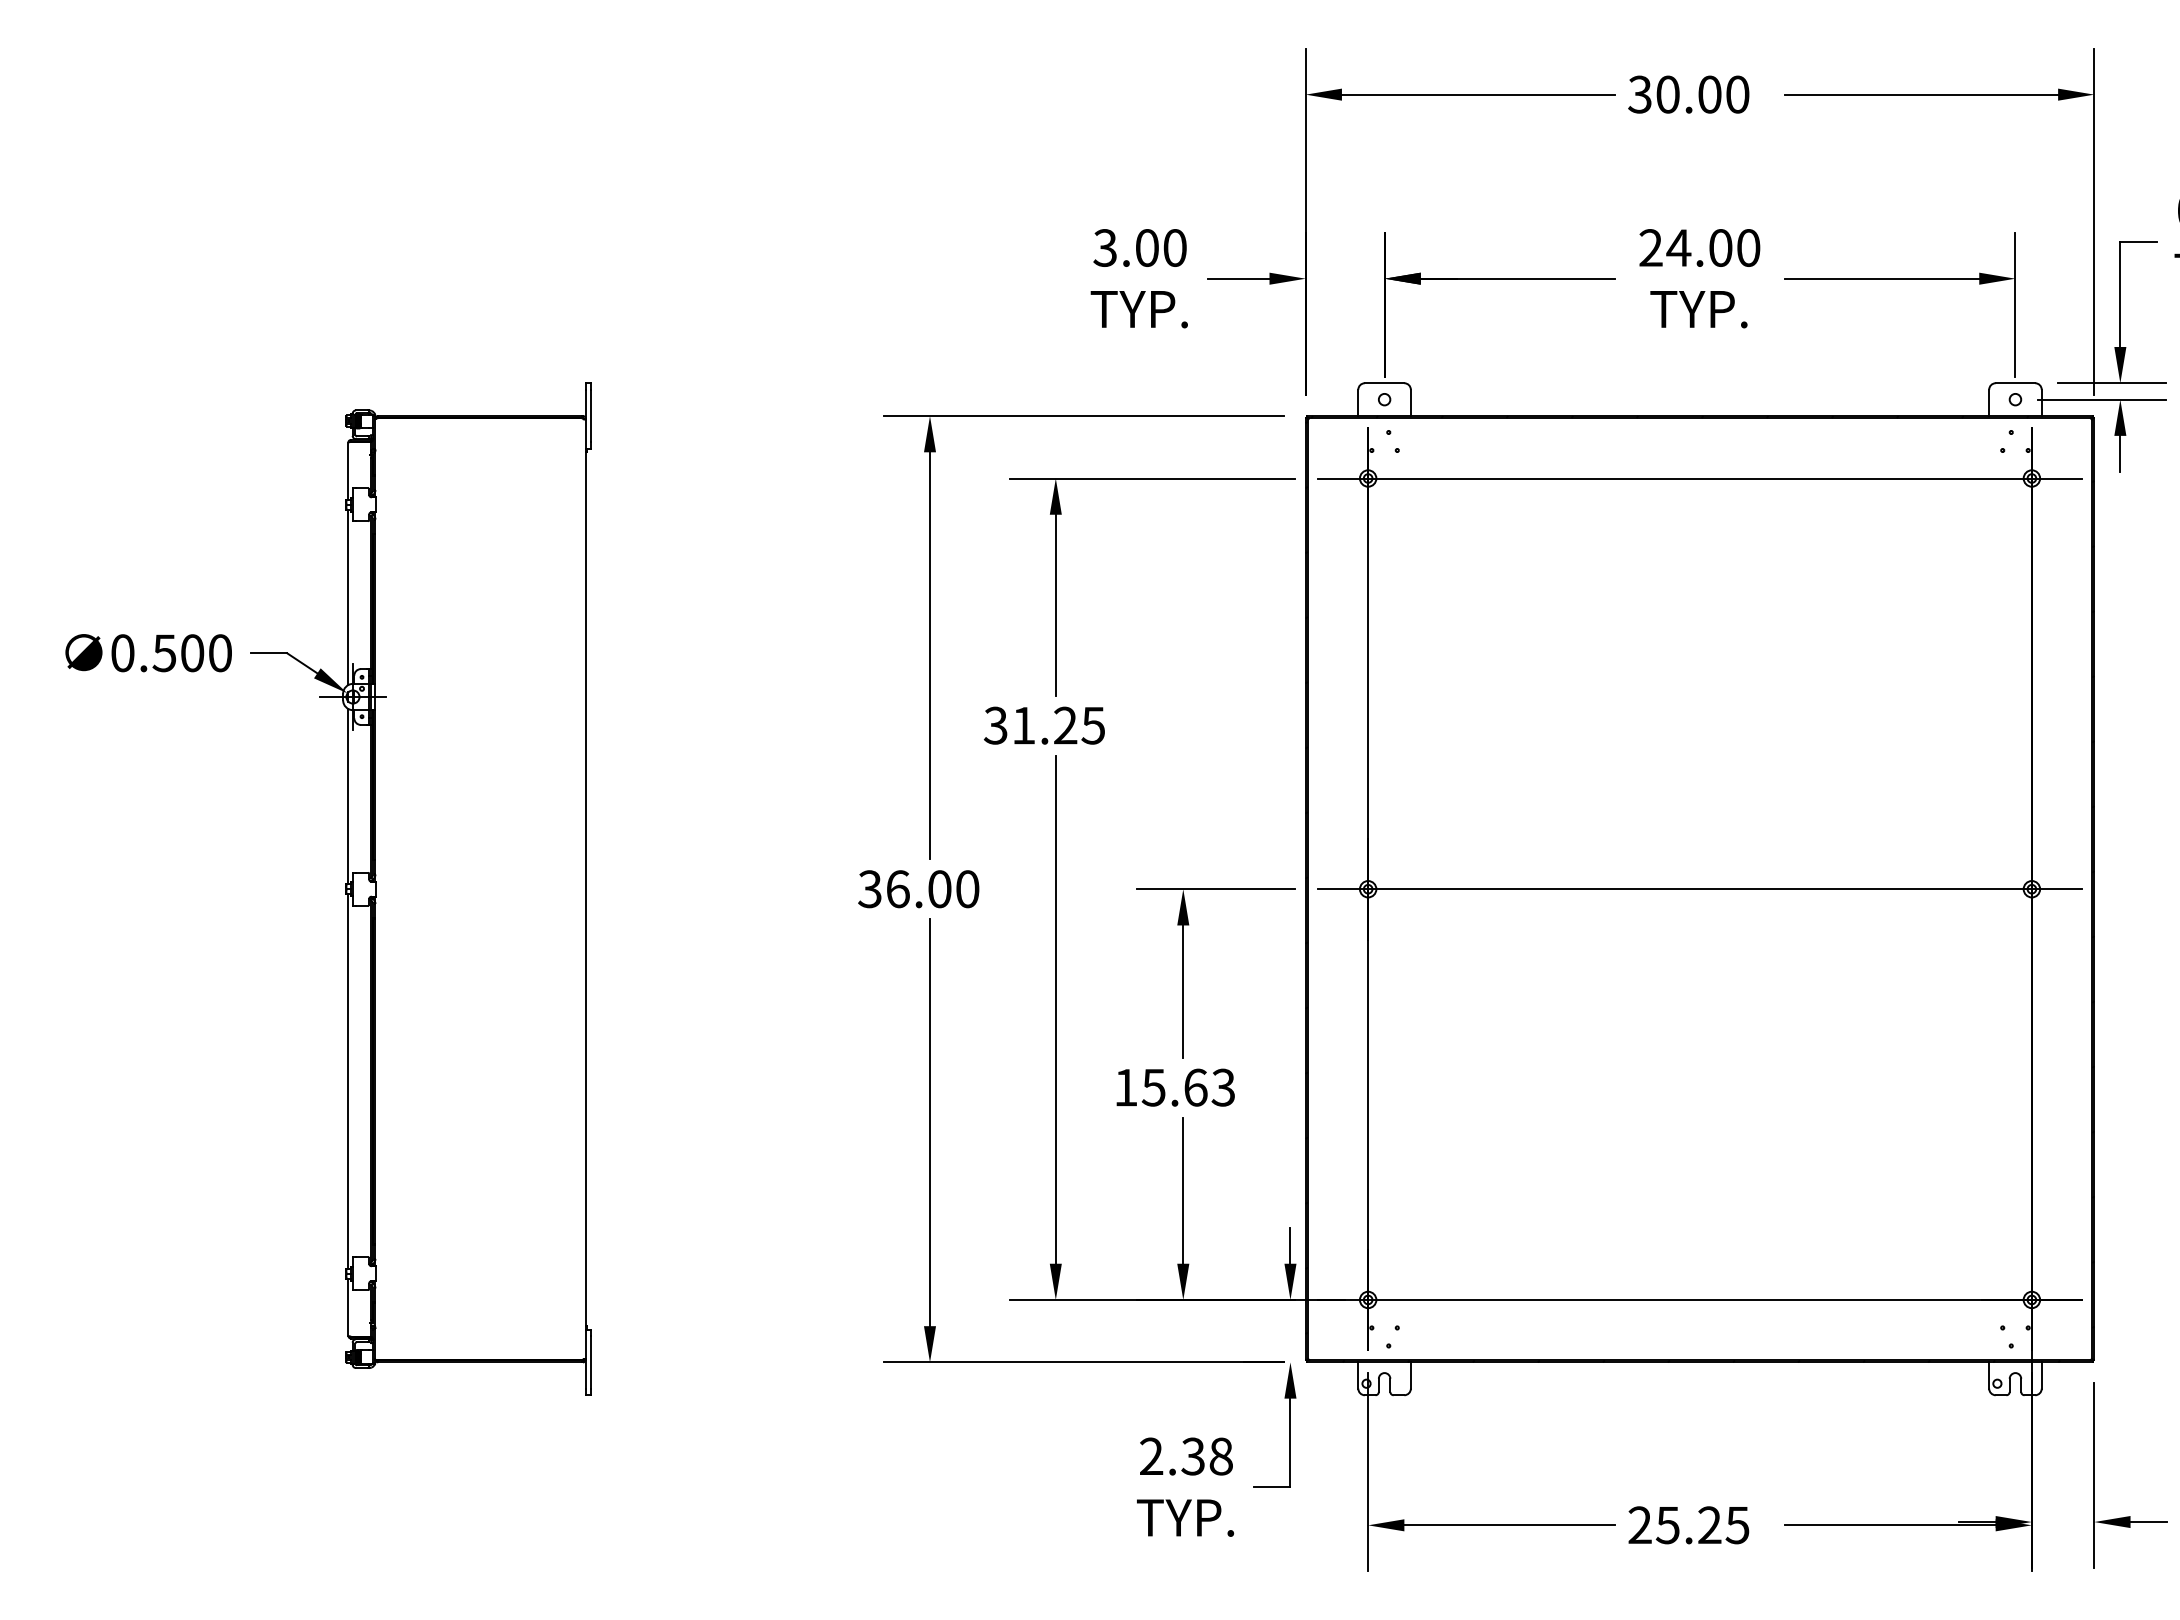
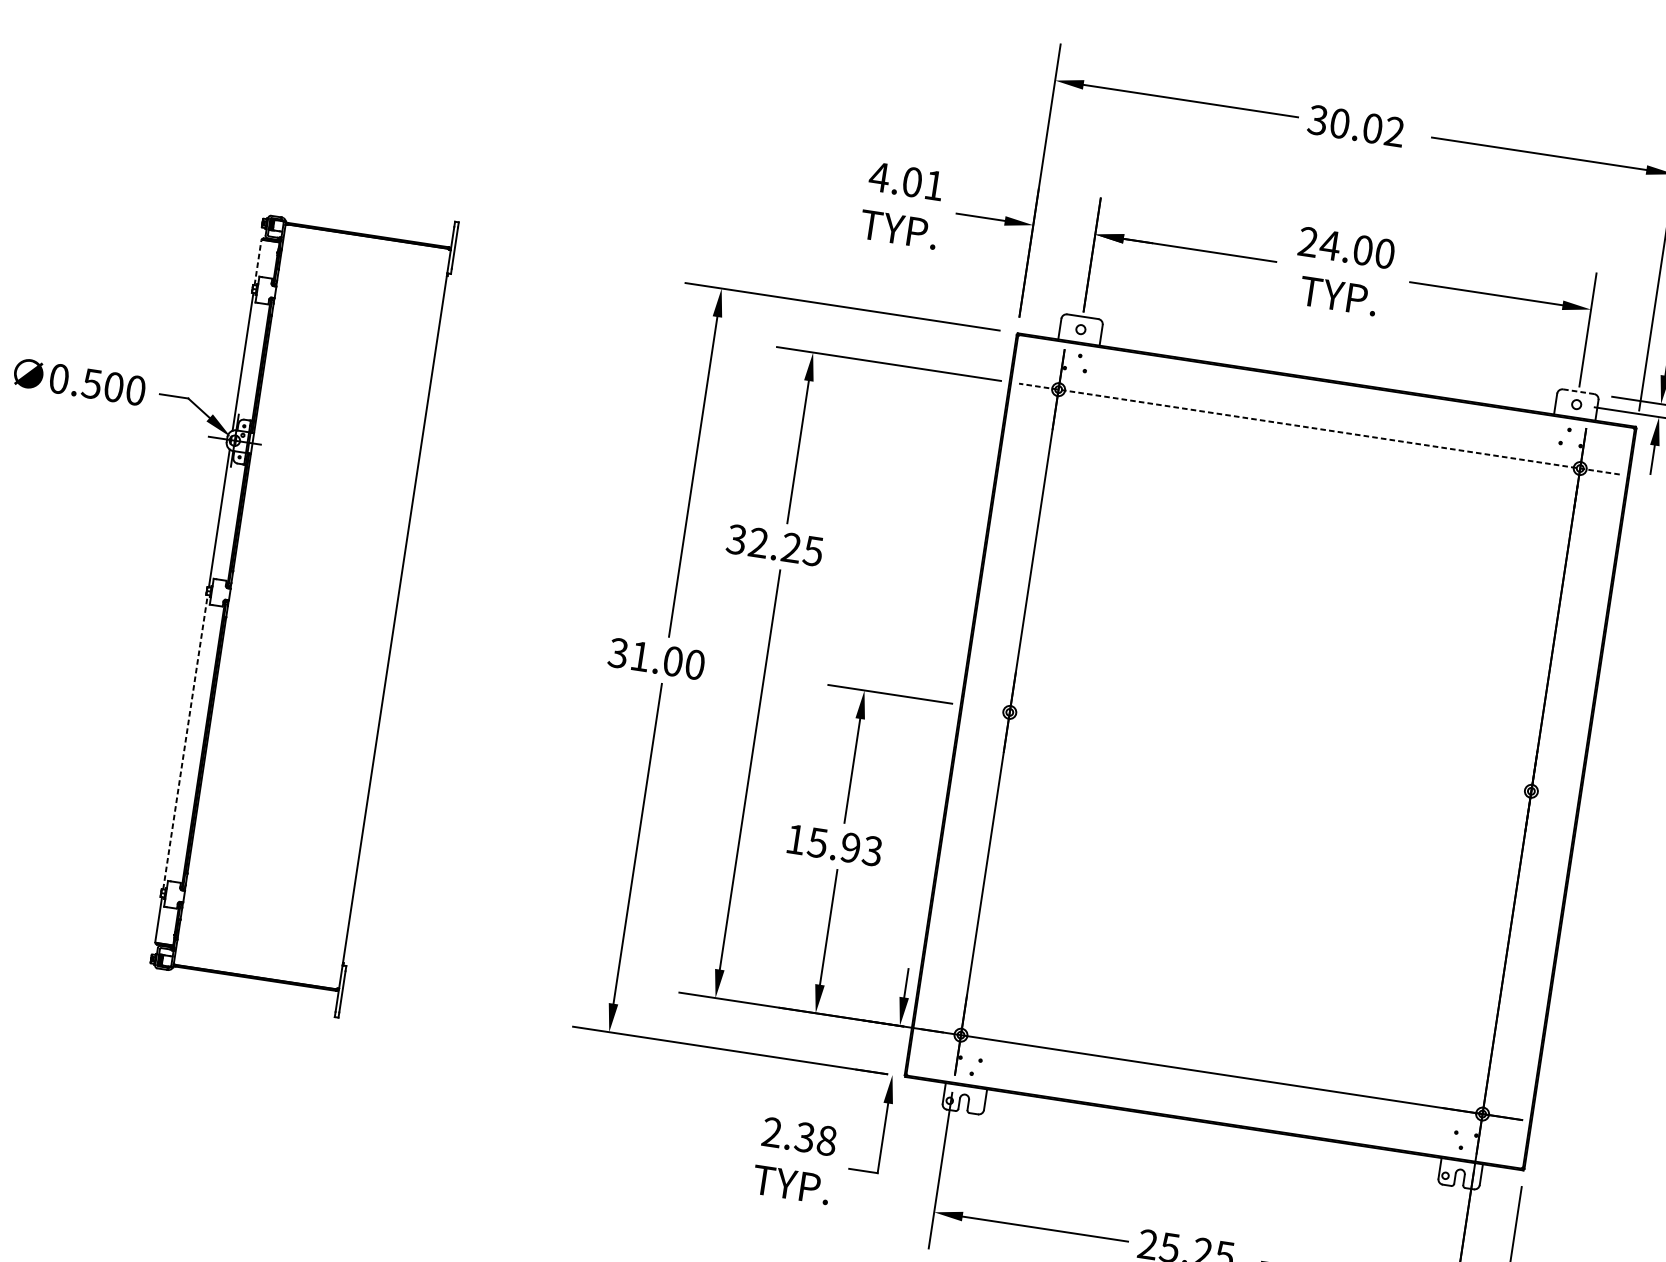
text: (1737, 94) -> (1394, 131), 30.00 -> 30.02
text: (1139, 247) -> (906, 180), 3.00 -> 4.01
line: (2015, 383) -> (1578, 391), solid -> dashed
line: (348, 471) -> (258, 262), solid -> dashed
line: (1699, 478) -> (1319, 429), solid -> dashed
text: (1023, 725) -> (758, 542), 31.25 -> 32.25
text: (898, 889) -> (640, 656), 36.00 -> 31.00
line: (1699, 889) -> (1270, 752), removed
line: (348, 1080) -> (185, 741), solid -> dashed
text: (1195, 1087) -> (850, 847), 15.63 -> 15.93

